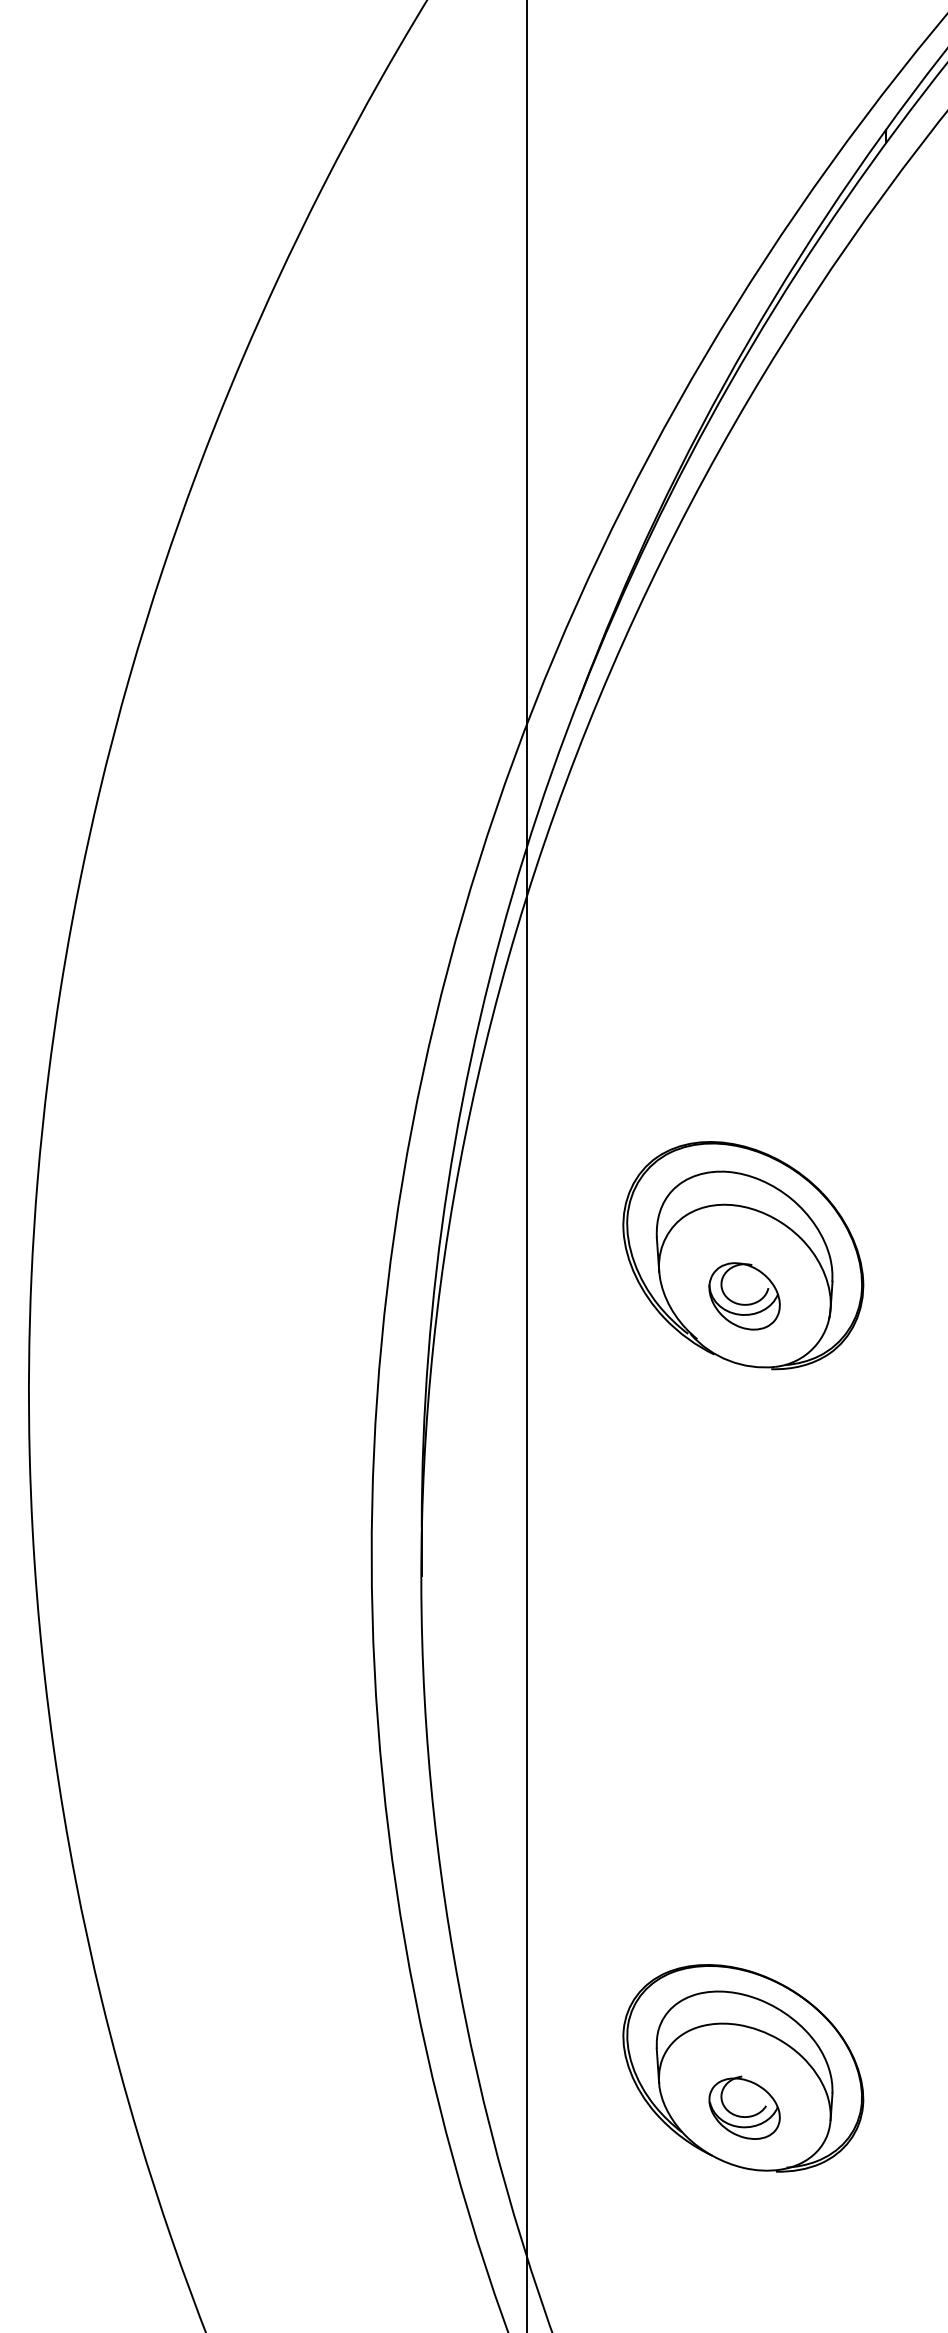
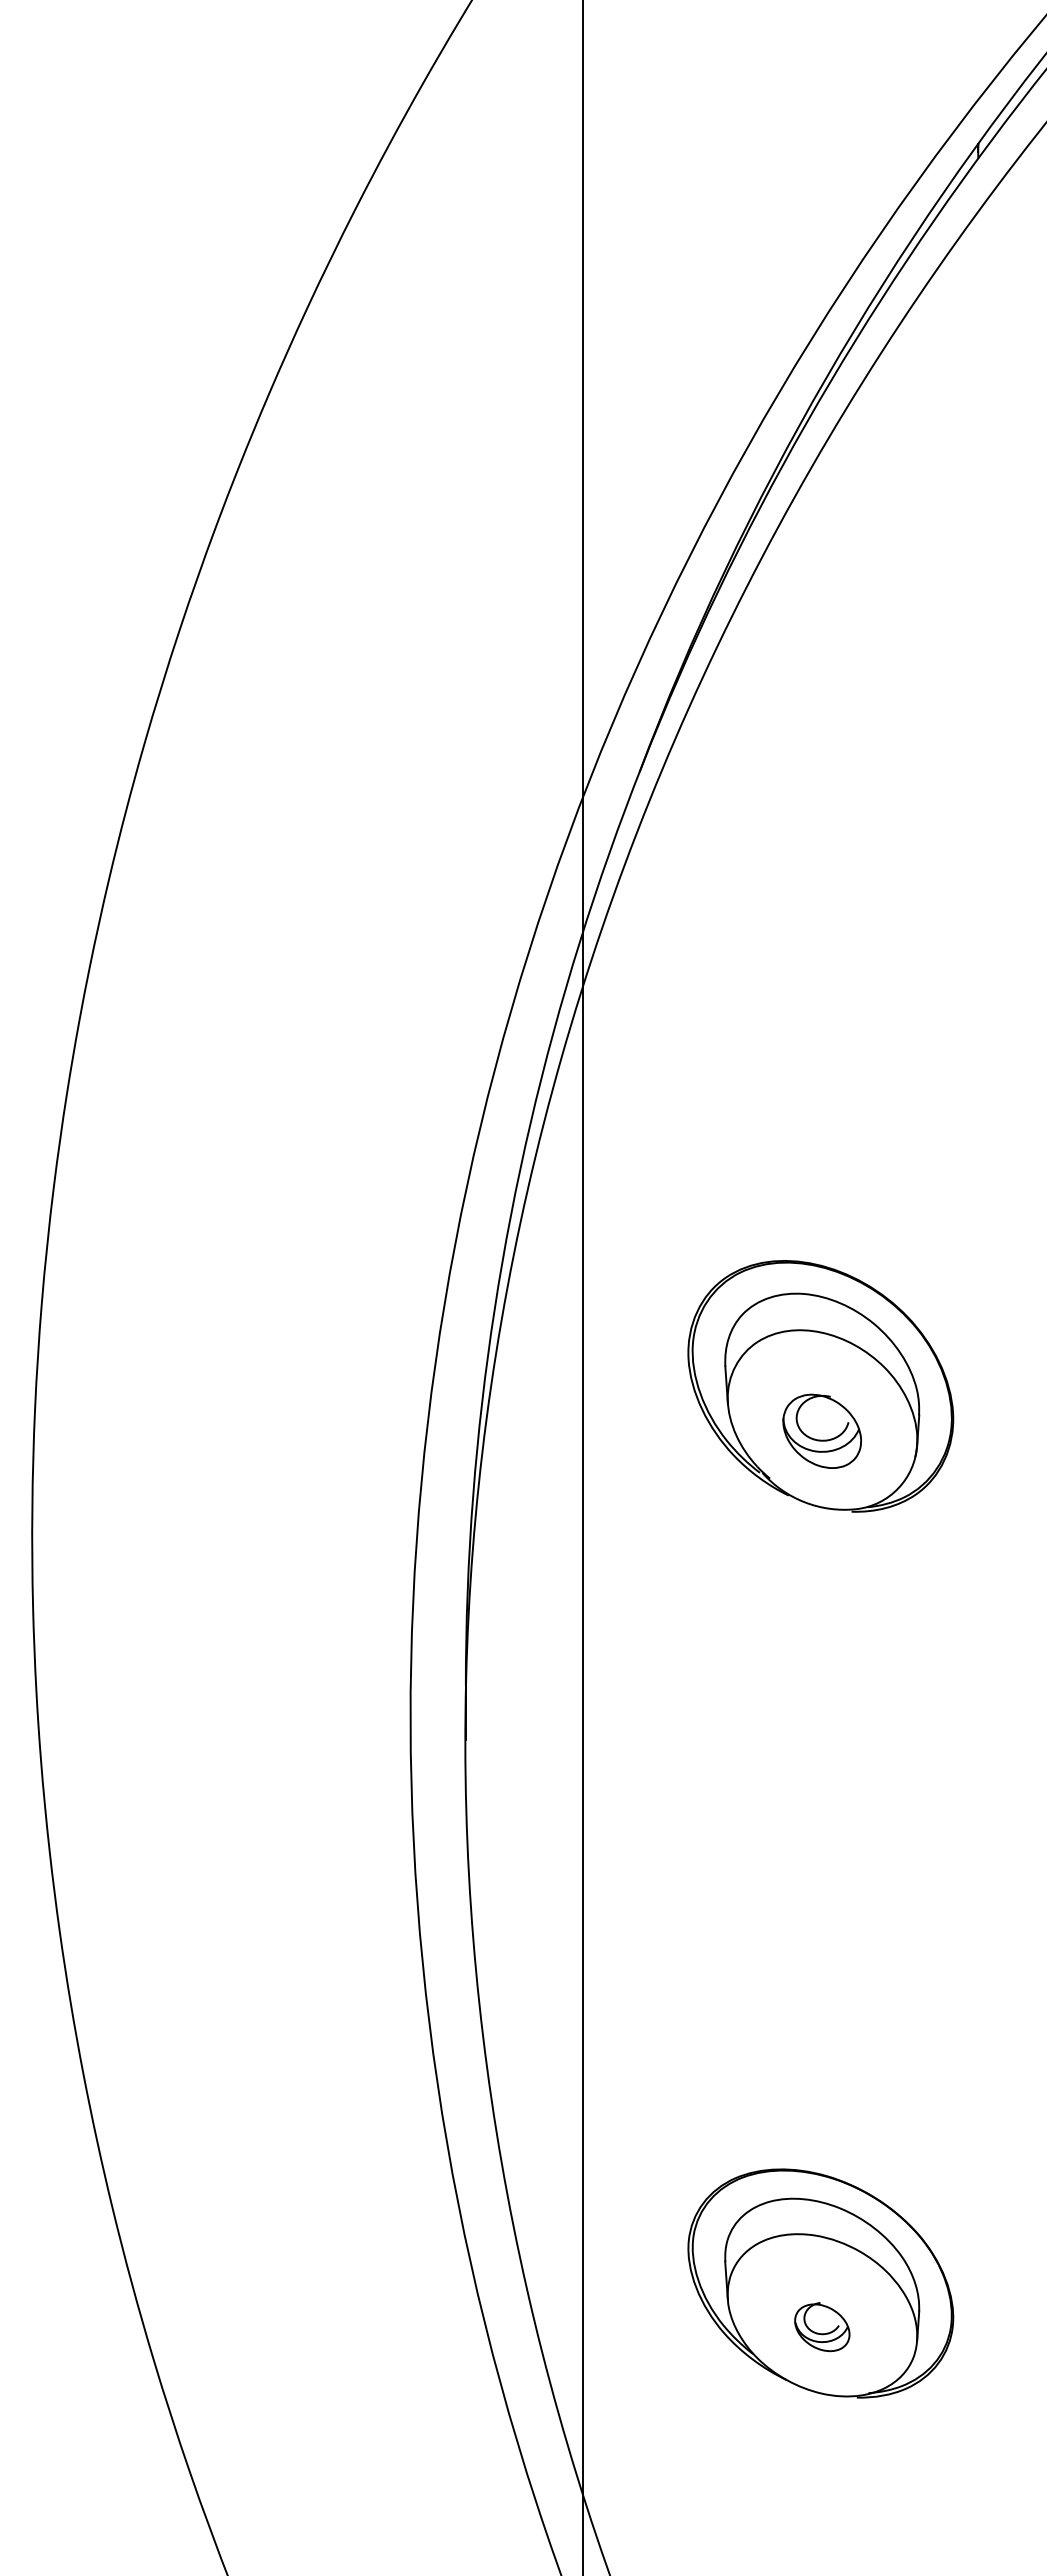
part: (744, 2107) -> (822, 2326), size x0.7

